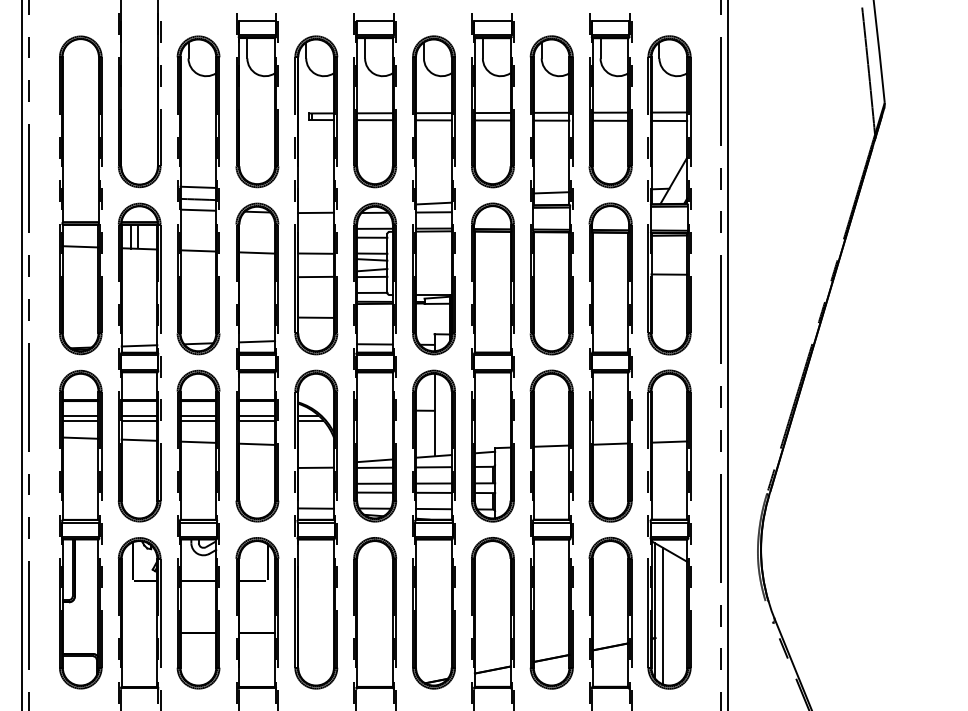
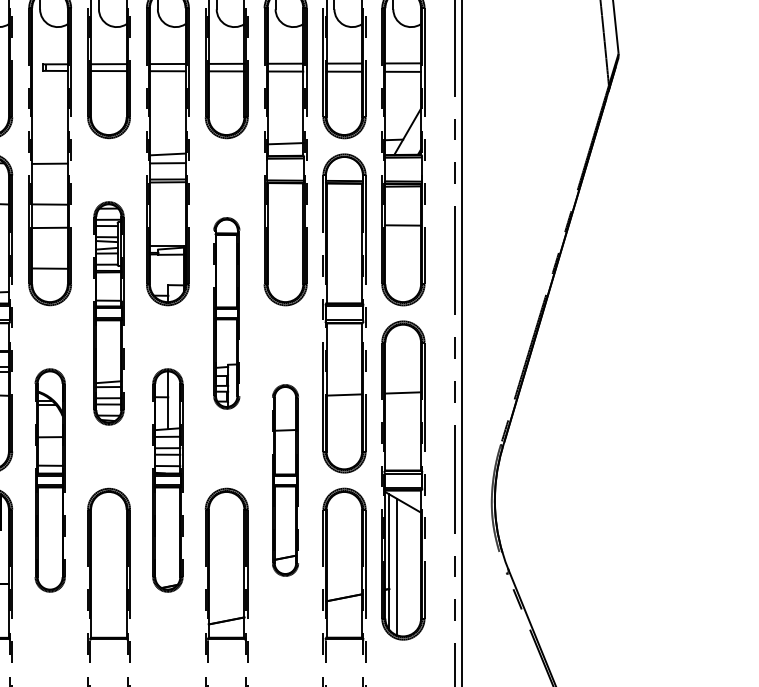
part: (374, 362) -> (108, 313), size x0.7
part: (492, 362) -> (226, 313), size x0.6
part: (316, 529) -> (50, 480), size x0.7
part: (433, 529) -> (167, 480), size x0.7
part: (551, 529) -> (285, 480), size x0.6

